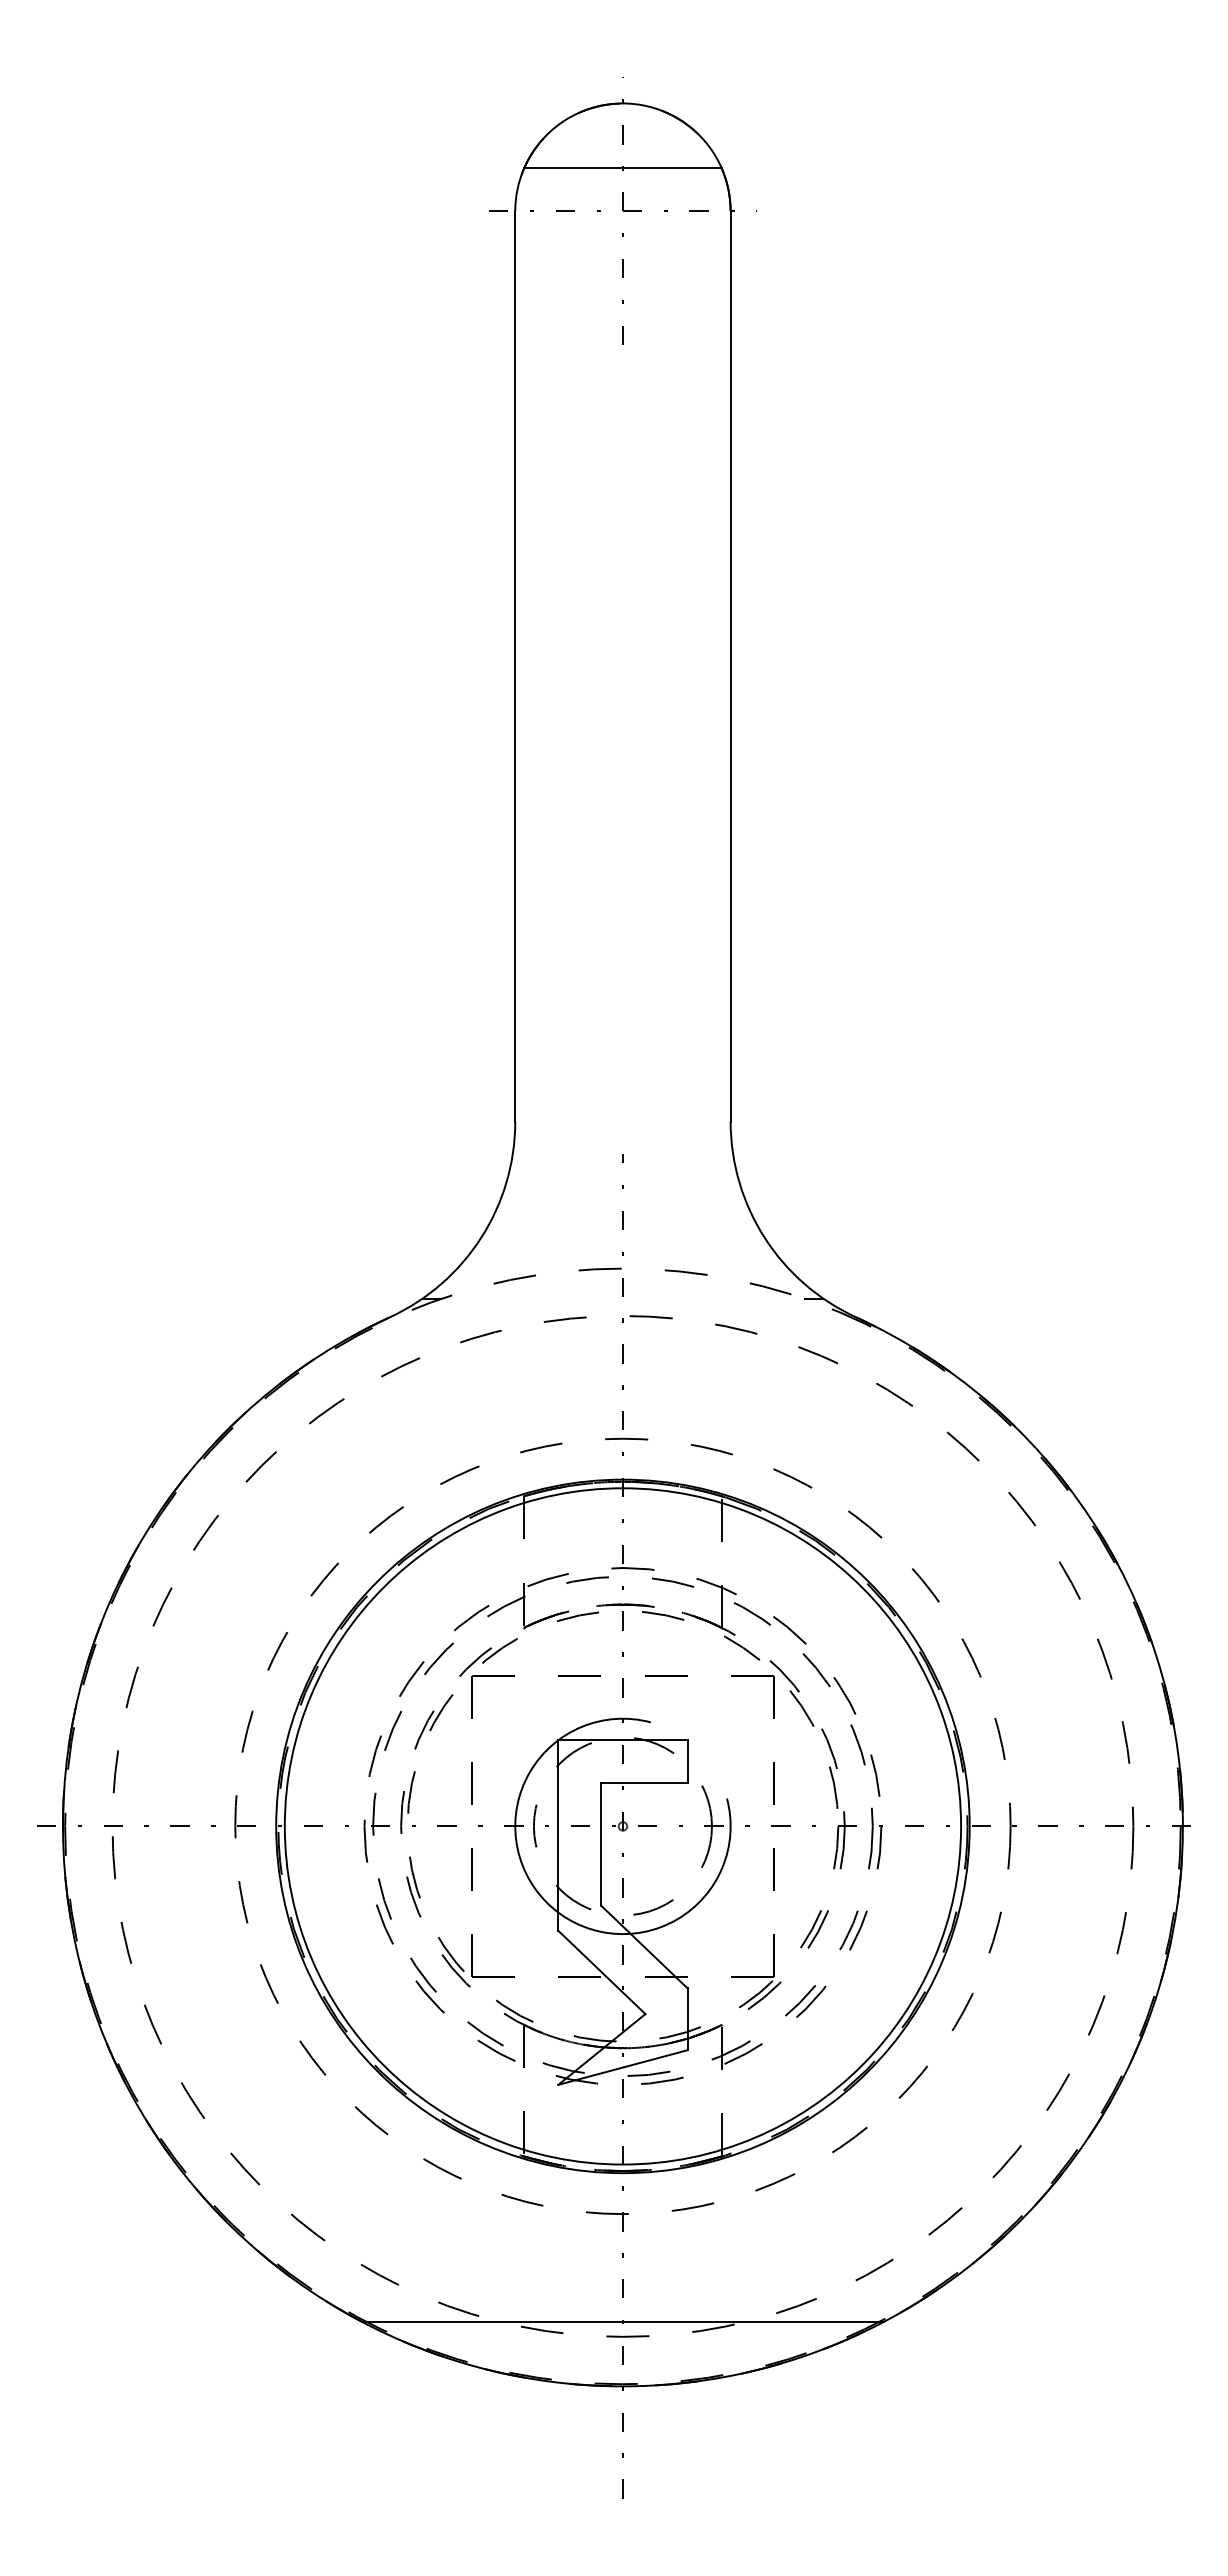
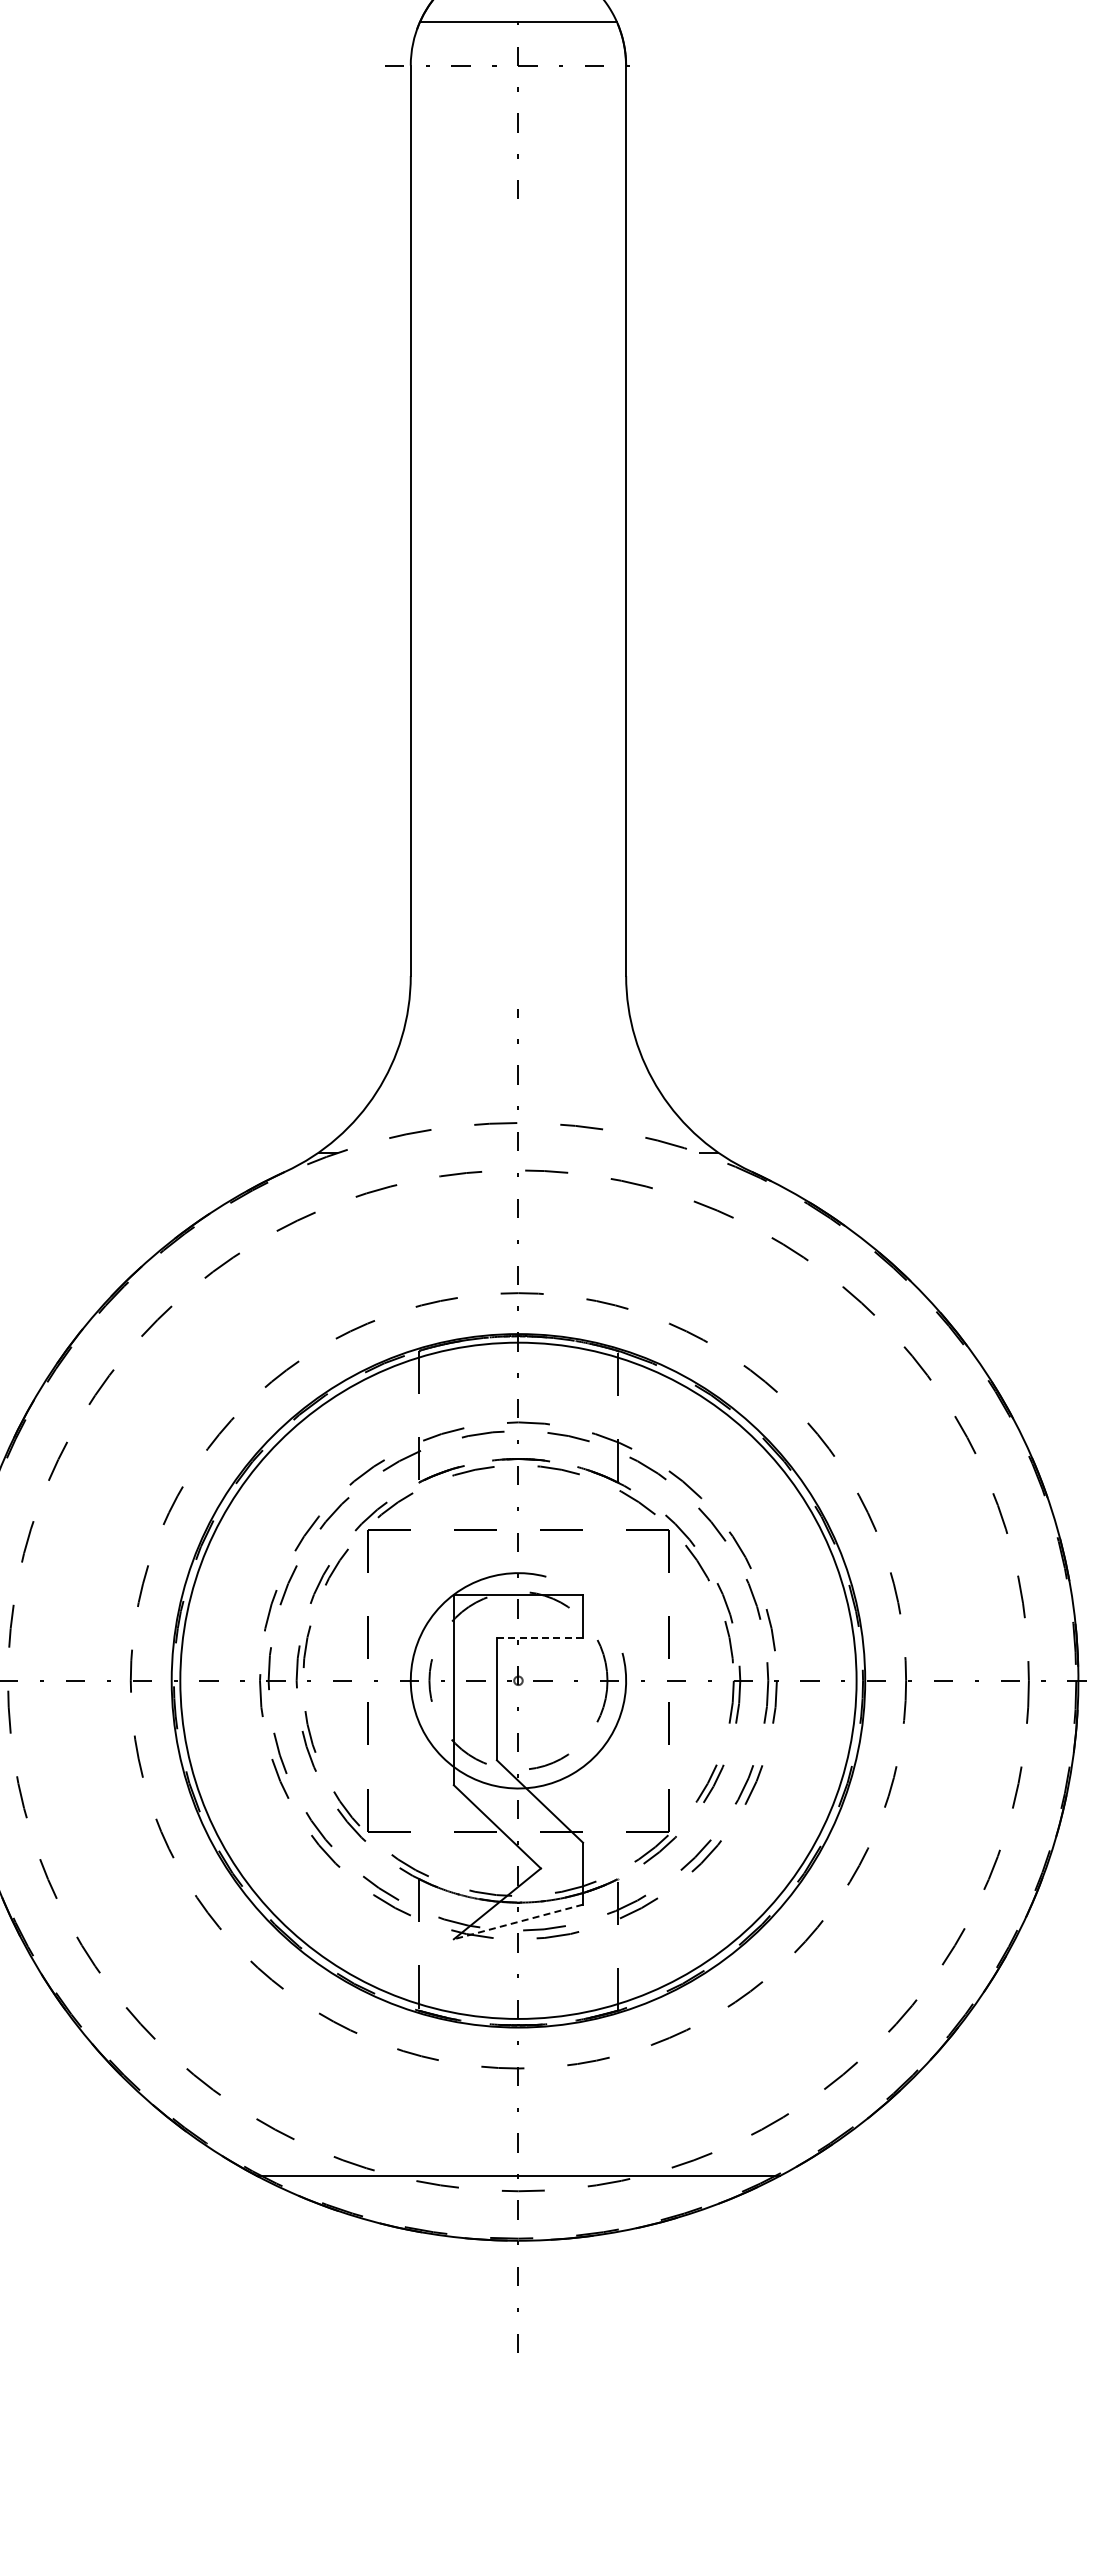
line: (644, 1783) -> (540, 1637), solid -> dashed
line: (622, 2067) -> (518, 1921), solid -> dashed

